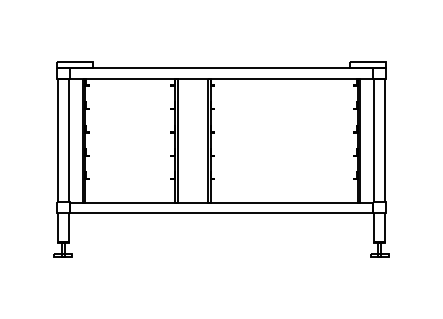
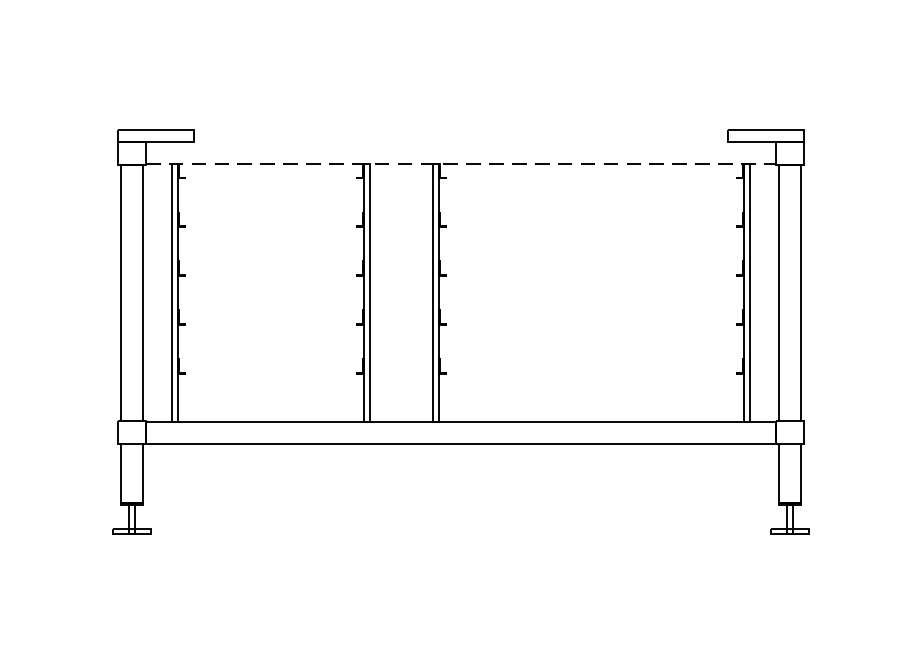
line: (221, 68) -> (461, 142), removed
line: (221, 78) -> (461, 163), solid -> dashed

